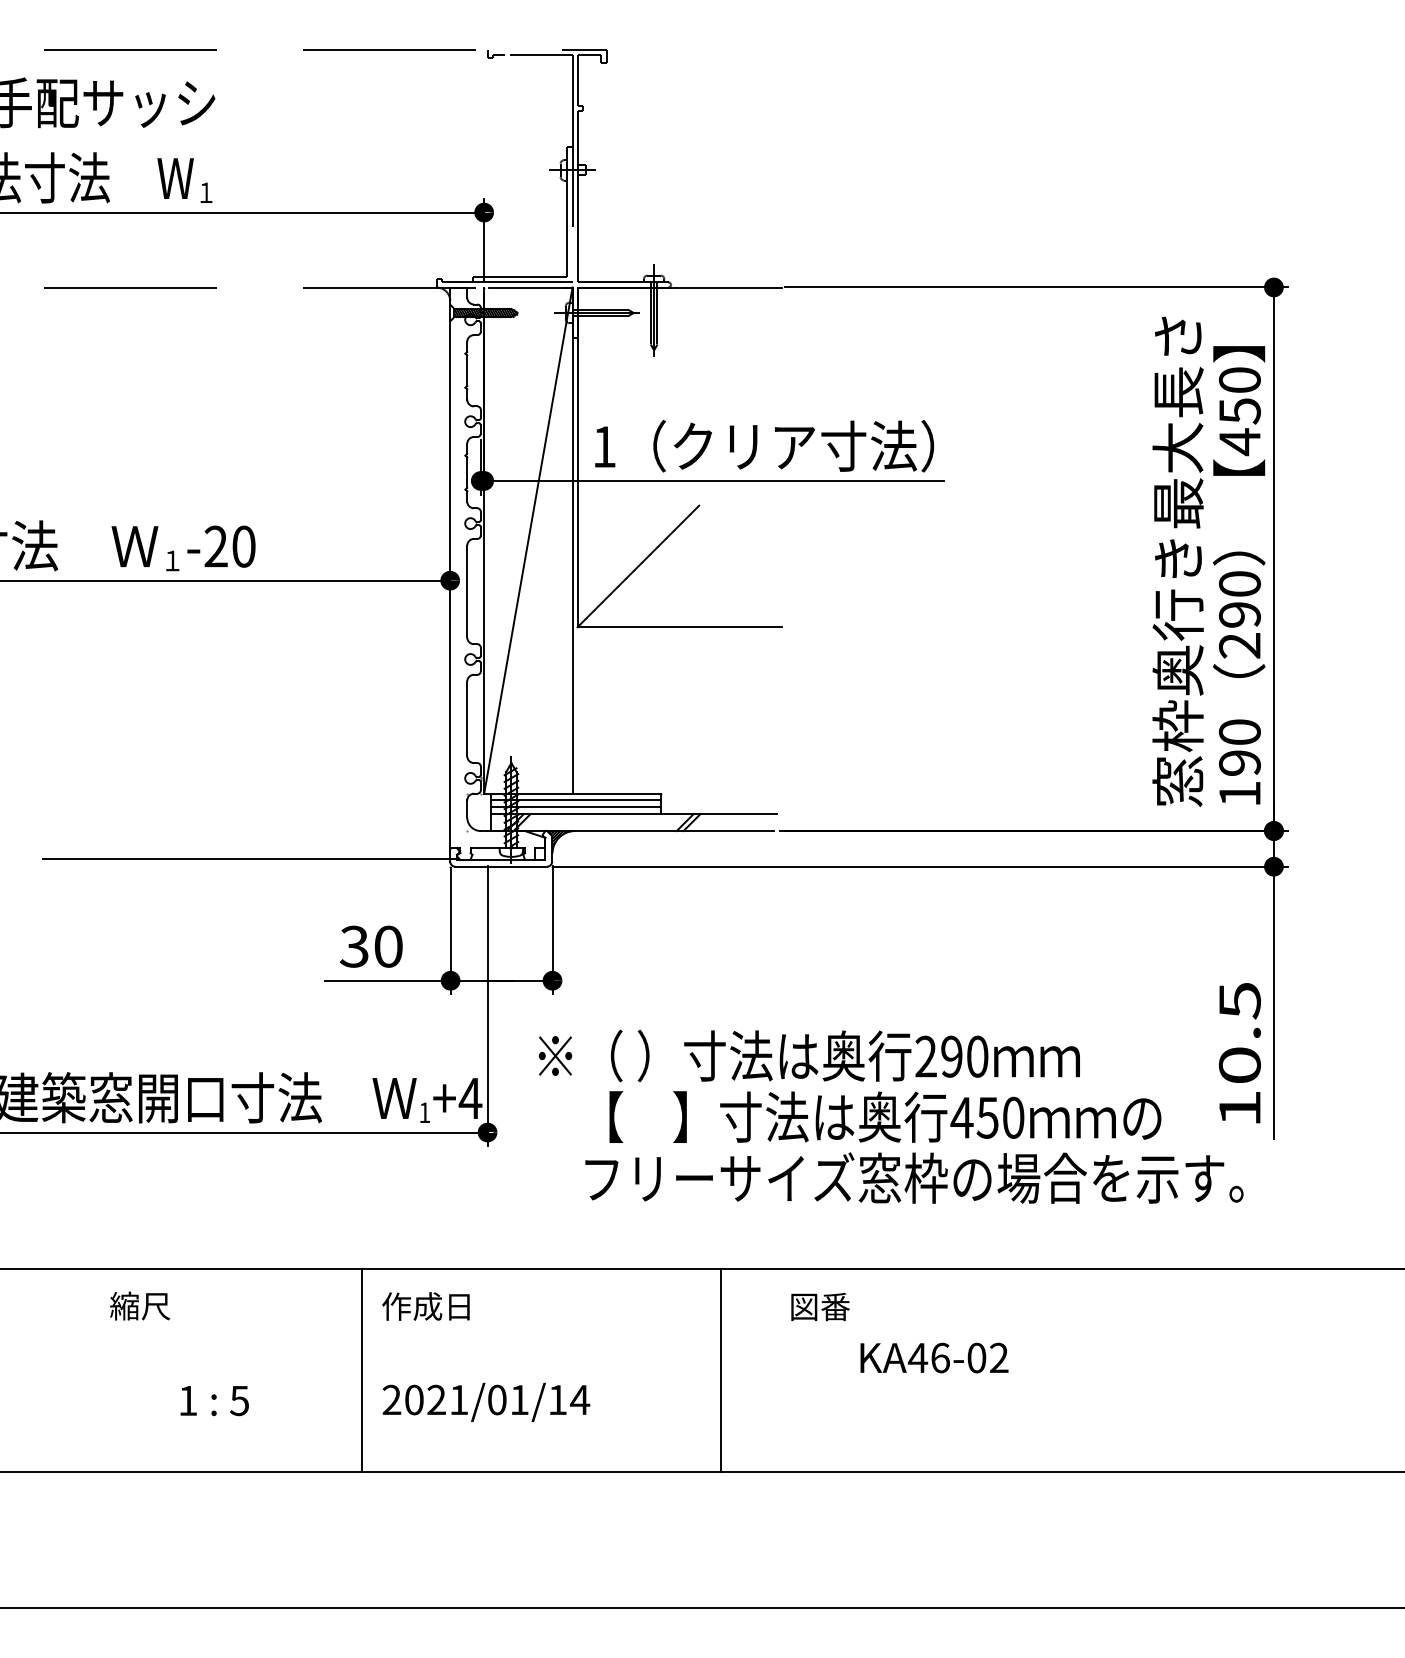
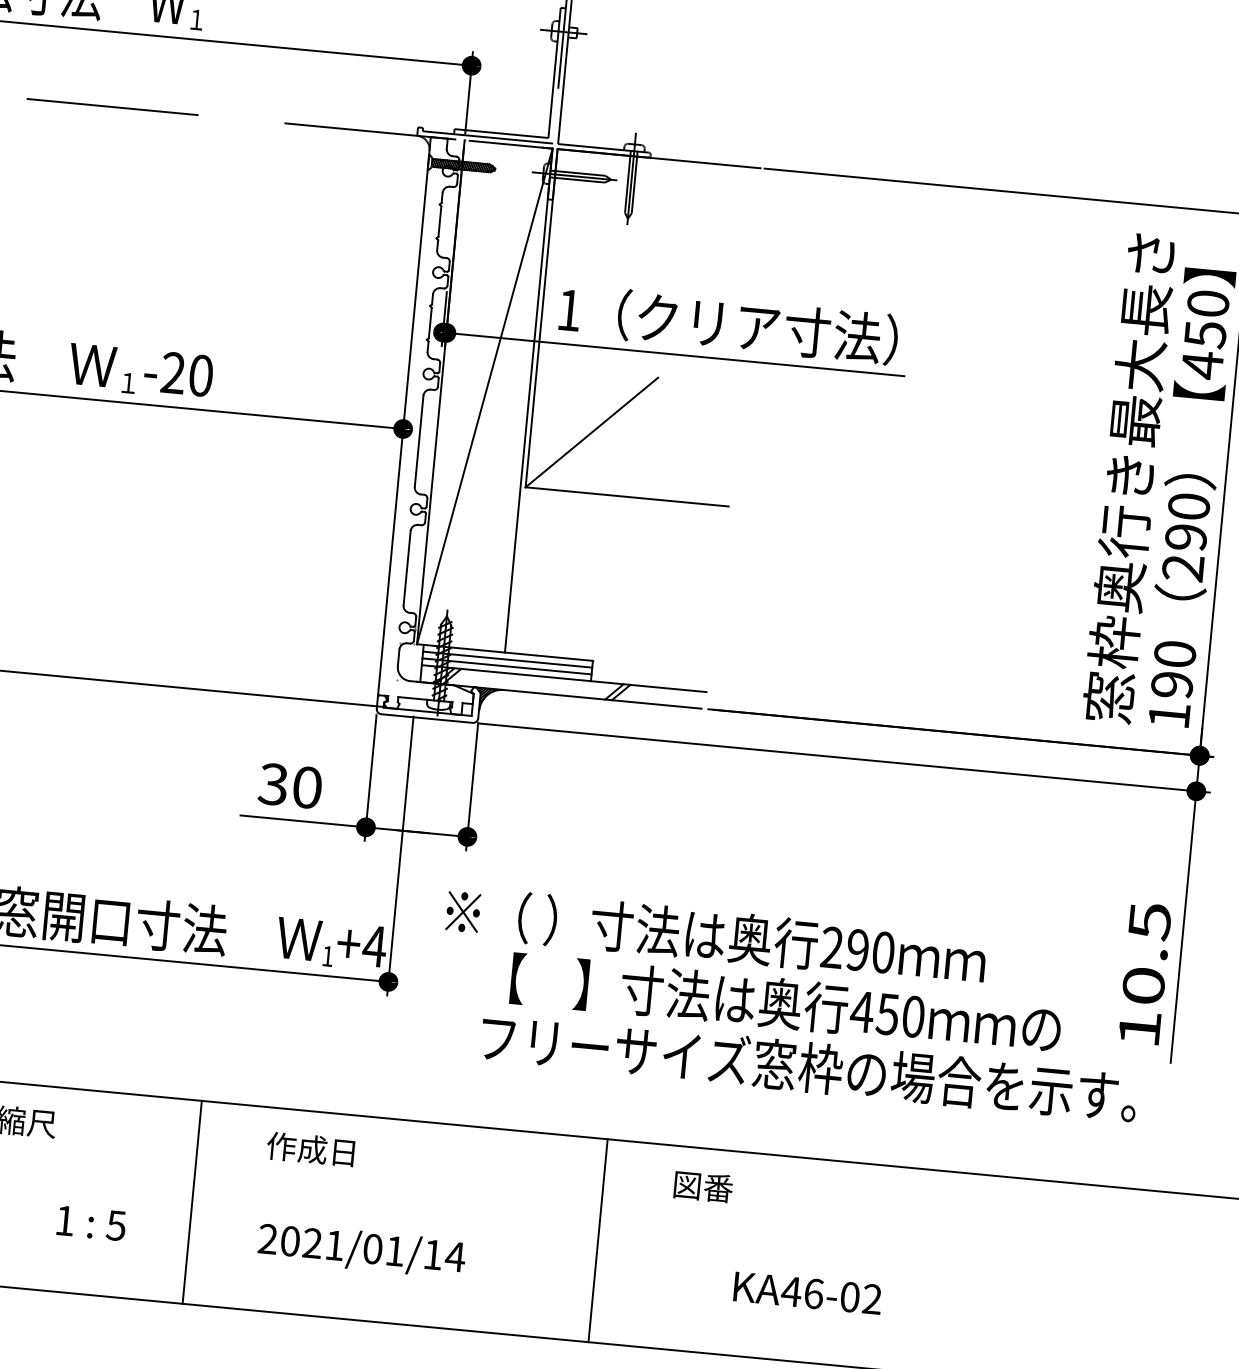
text: (934, 1357) -> (807, 1292), moved
line: (361, 1370) -> (191, 1202), moved

